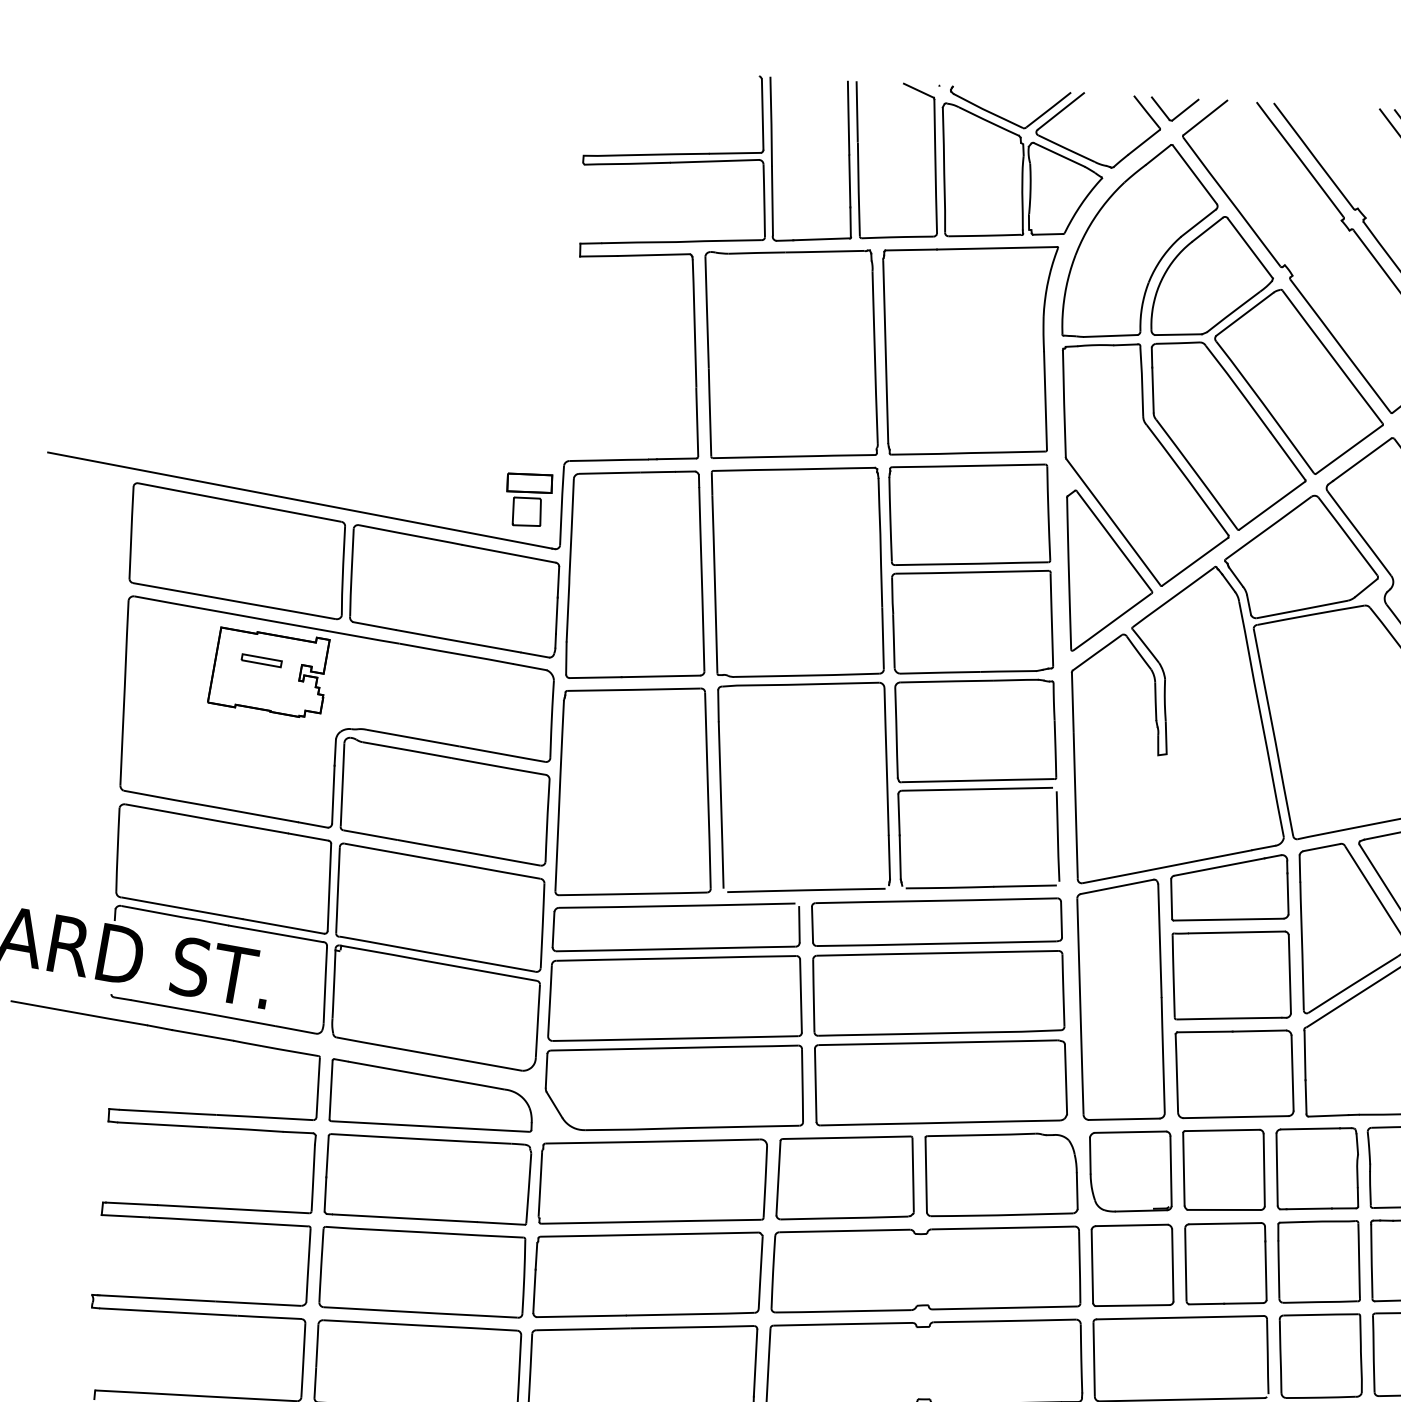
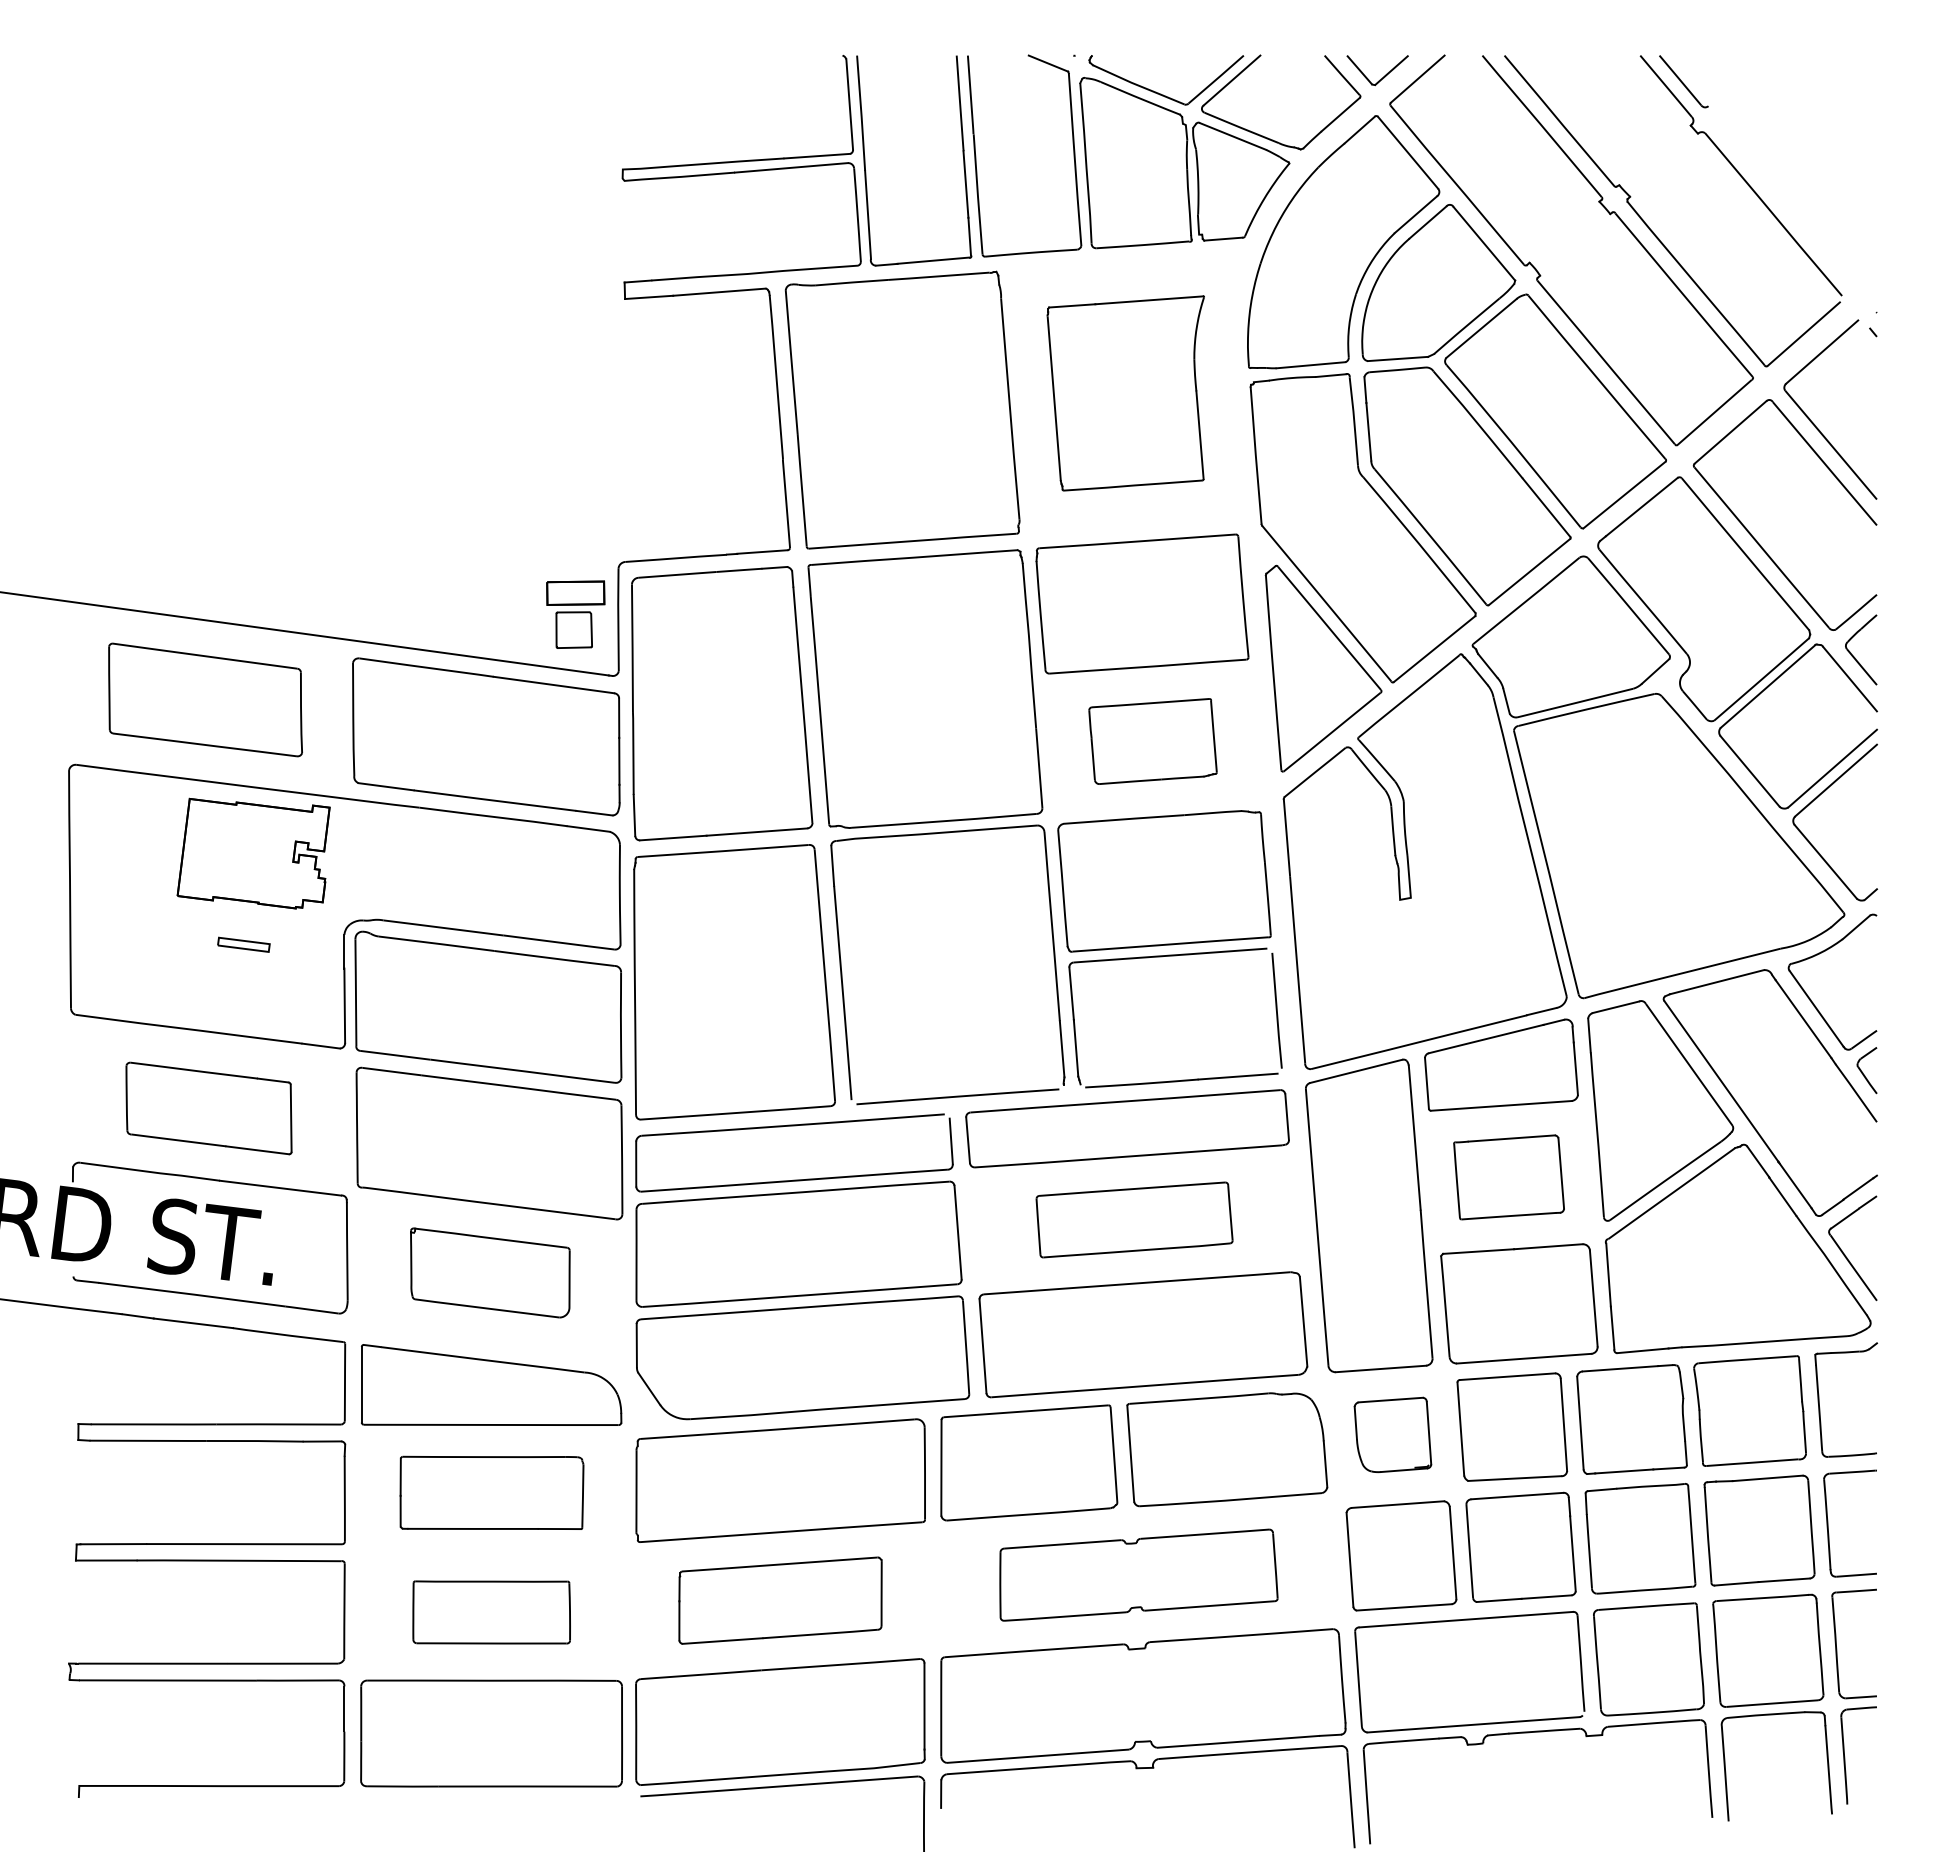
part: (965, 350) -> (1125, 393), size x0.7
part: (237, 550) -> (205, 699), size x0.7
part: (972, 622) -> (1152, 741), size x0.6
part: (261, 660) -> (243, 944), moved
part: (223, 868) -> (208, 1108), size x0.6
part: (1231, 975) -> (1508, 1177), size x0.7
part: (938, 993) -> (1134, 1219), size x0.6
part: (435, 1007) -> (490, 1272), size x0.6
part: (1130, 1170) -> (1392, 1434), size x0.7
part: (427, 1179) -> (491, 1492), size x0.7
part: (927, 1269) -> (1138, 1575), size x0.7
part: (422, 1272) -> (491, 1612), size x0.6
part: (647, 1274) -> (780, 1600), size x0.7

